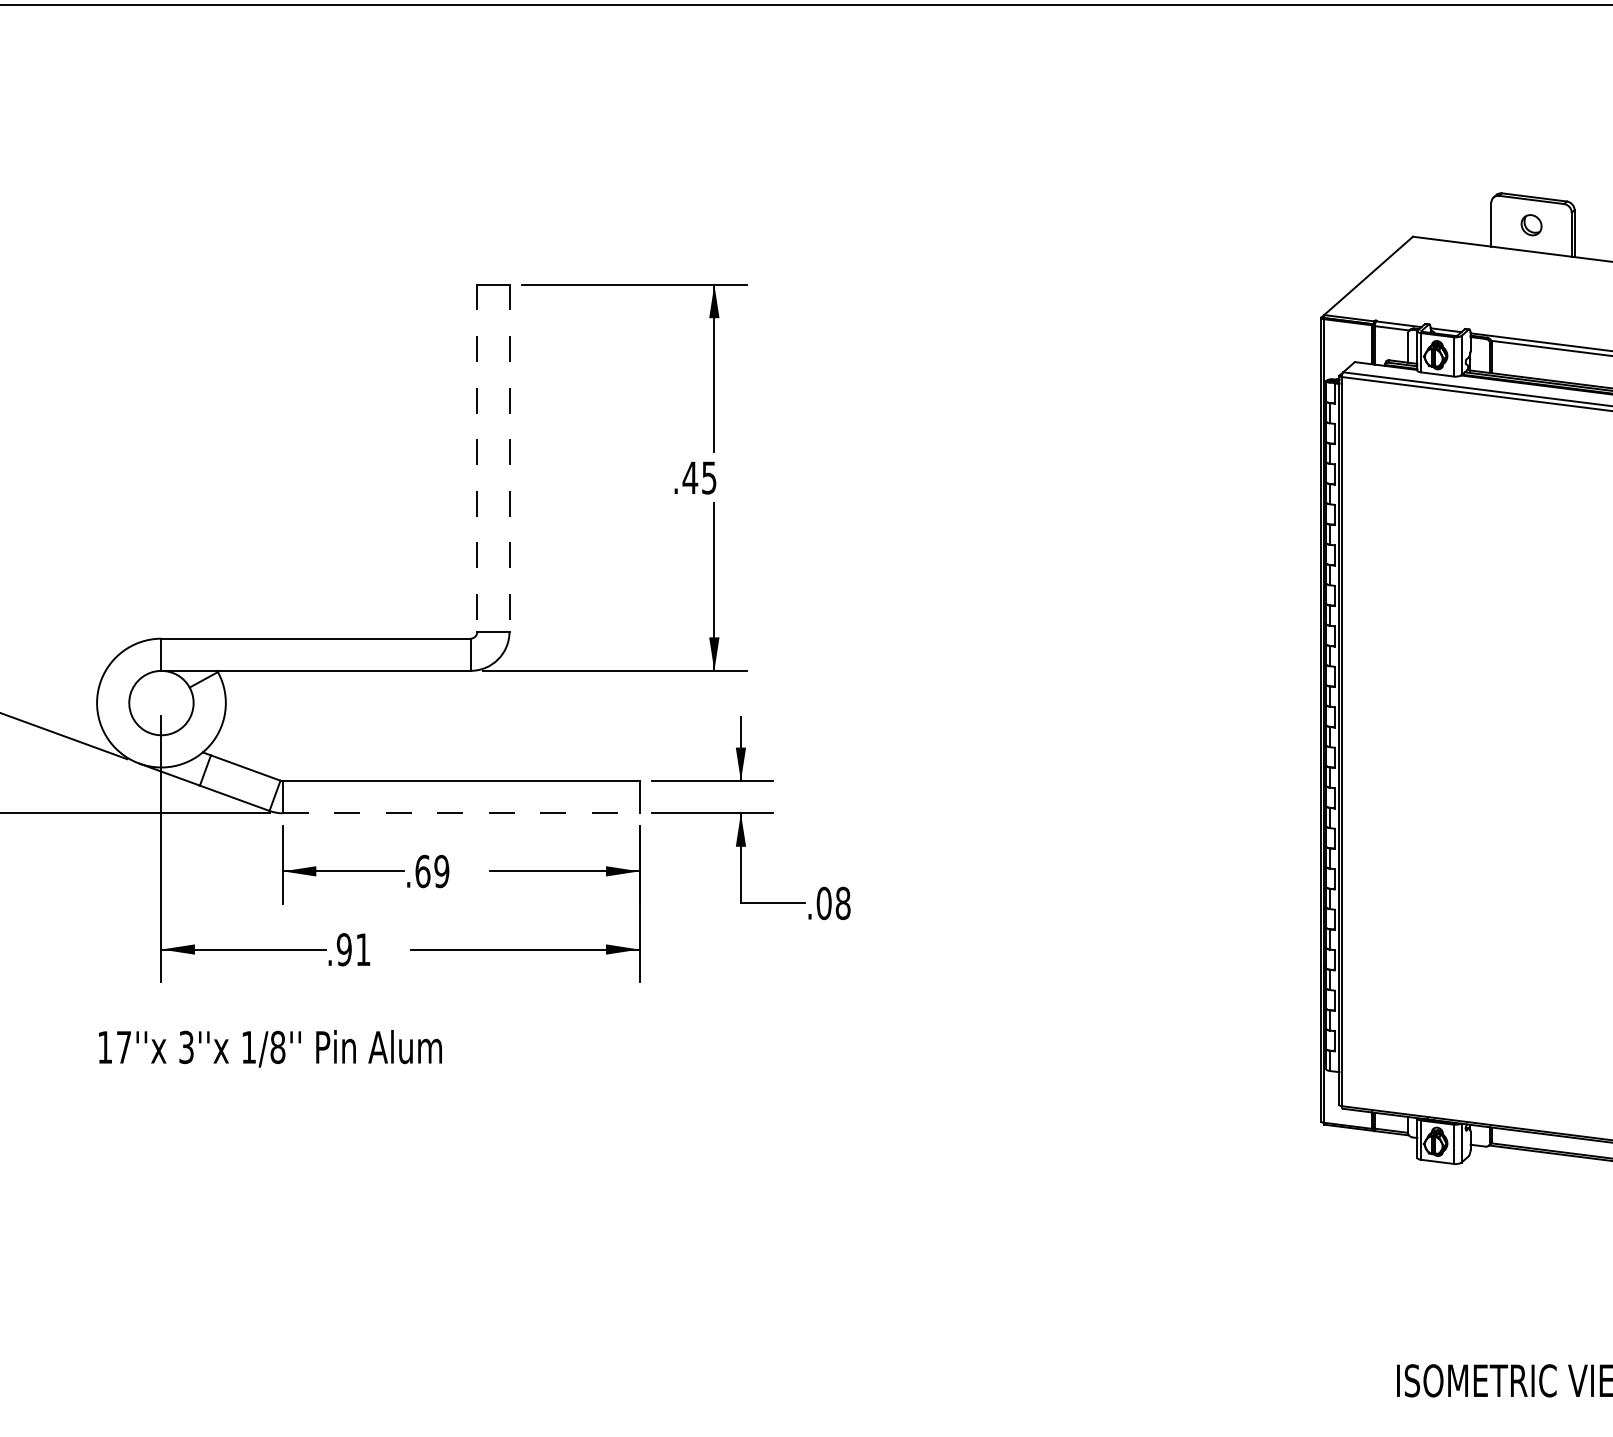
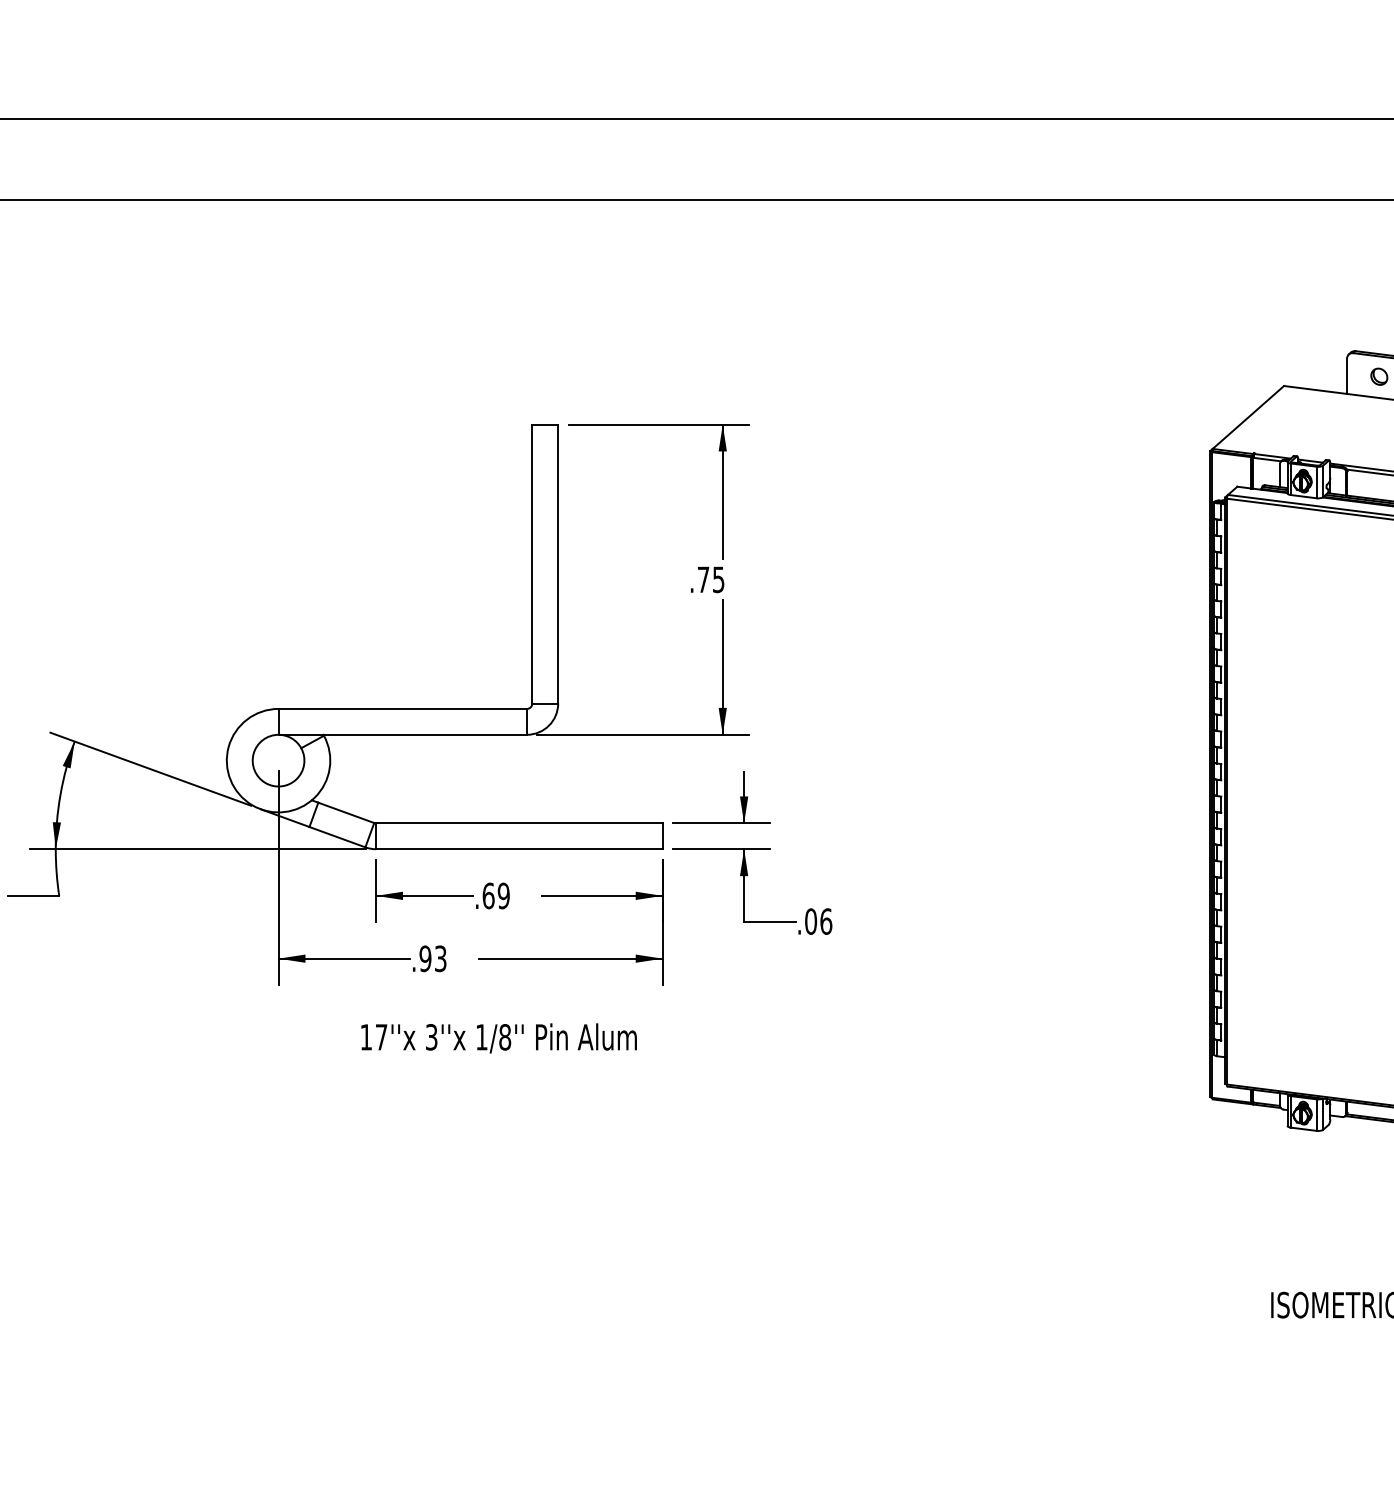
line: (477, 458) -> (532, 564), dashed -> solid
line: (509, 458) -> (558, 564), dashed -> solid
text: (690, 477) -> (703, 579), .45 -> .75
line: (461, 813) -> (519, 849), dashed -> solid
text: (843, 903) -> (826, 921), .08 -> .06
text: (363, 949) -> (440, 958), .91 -> .93
text: (269, 1048) -> (498, 1038), moved

